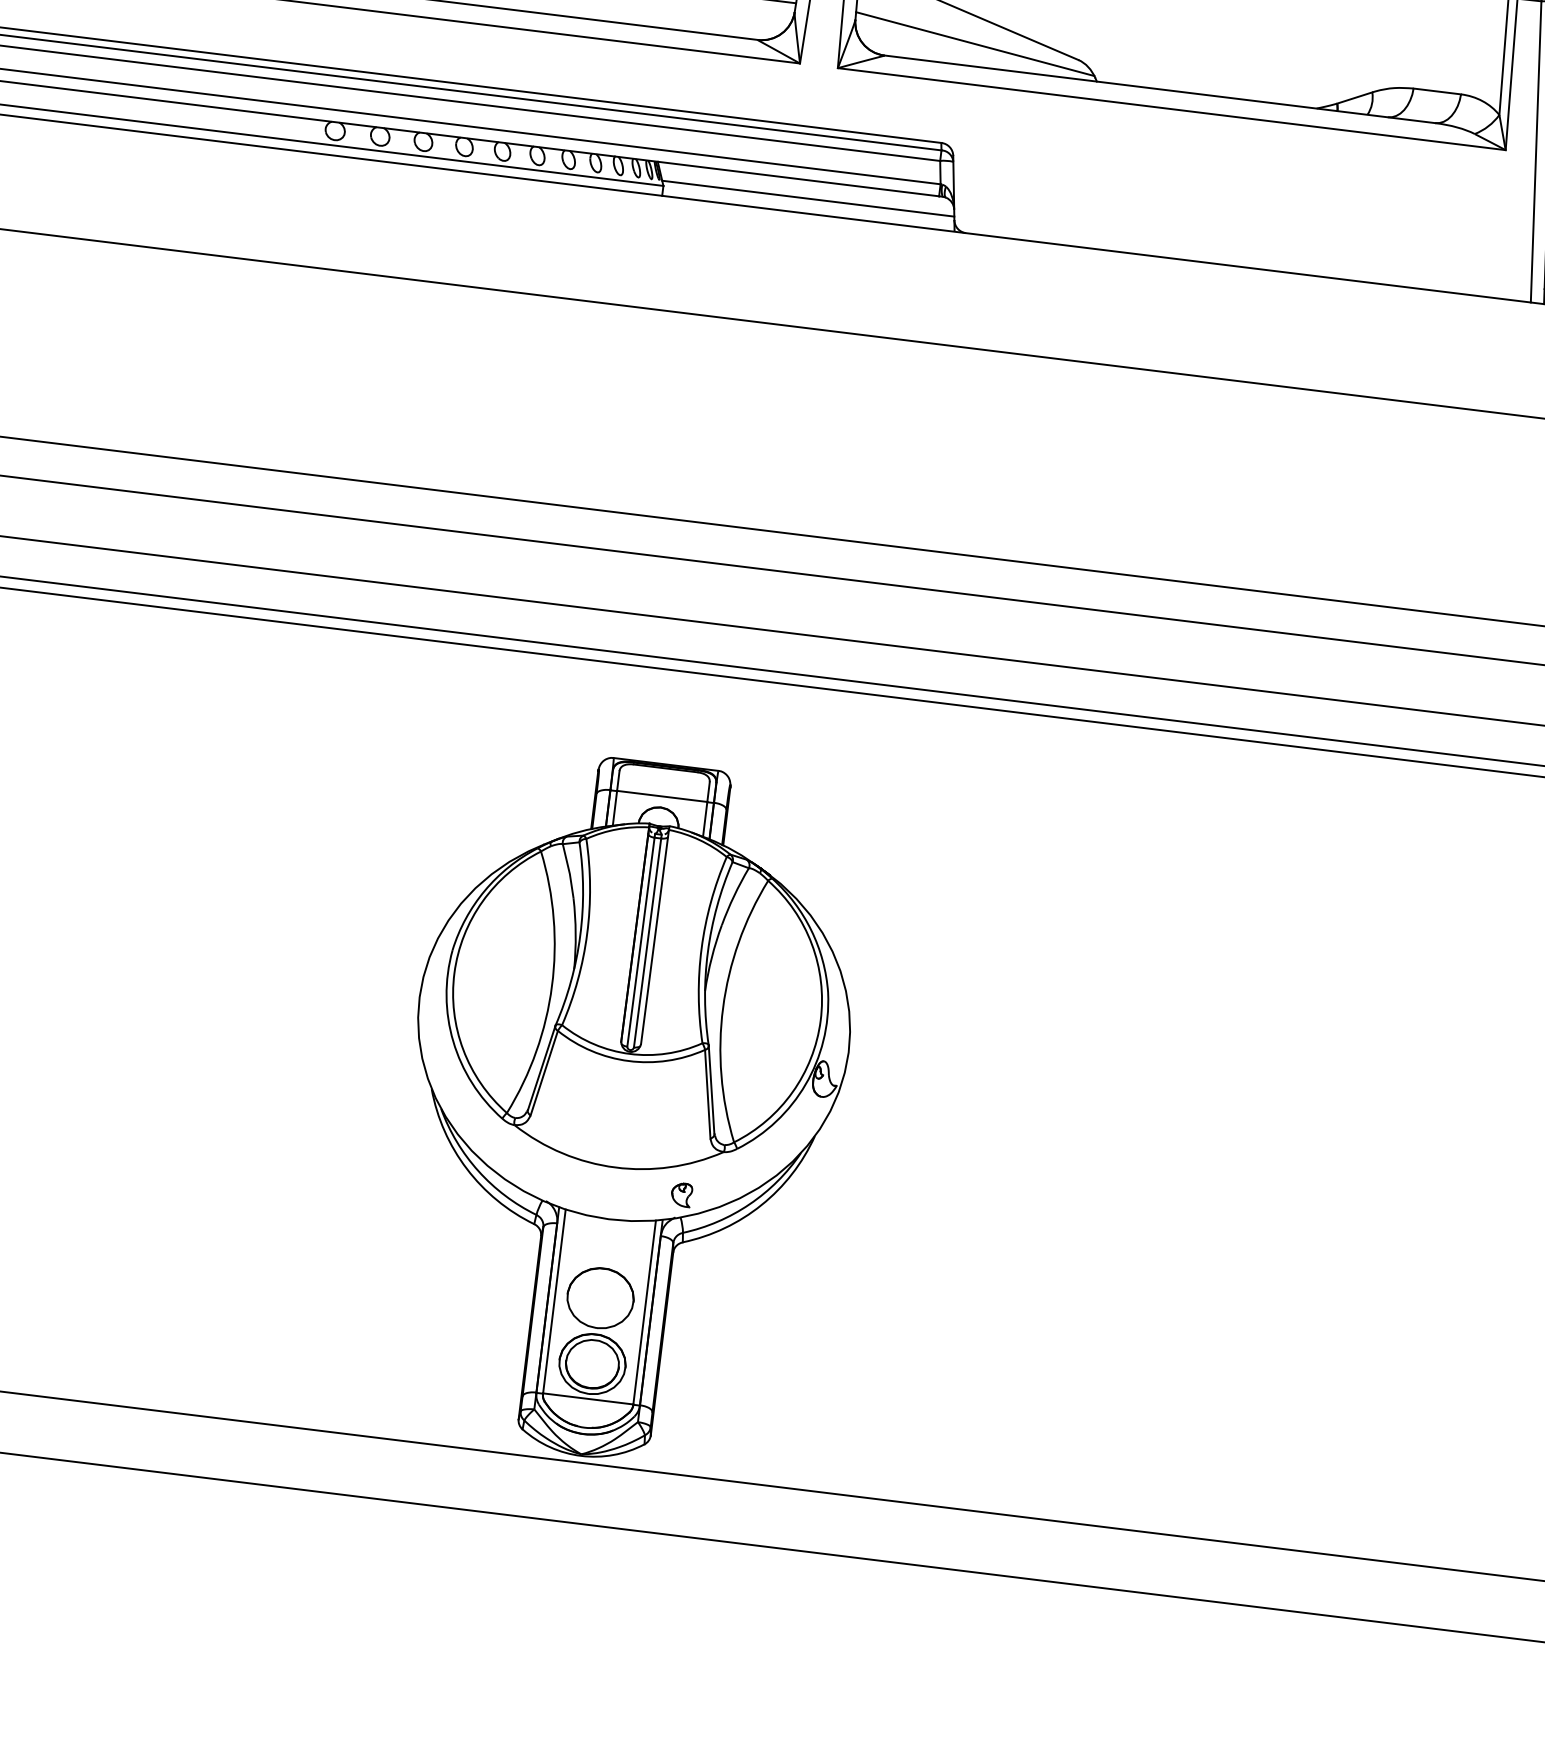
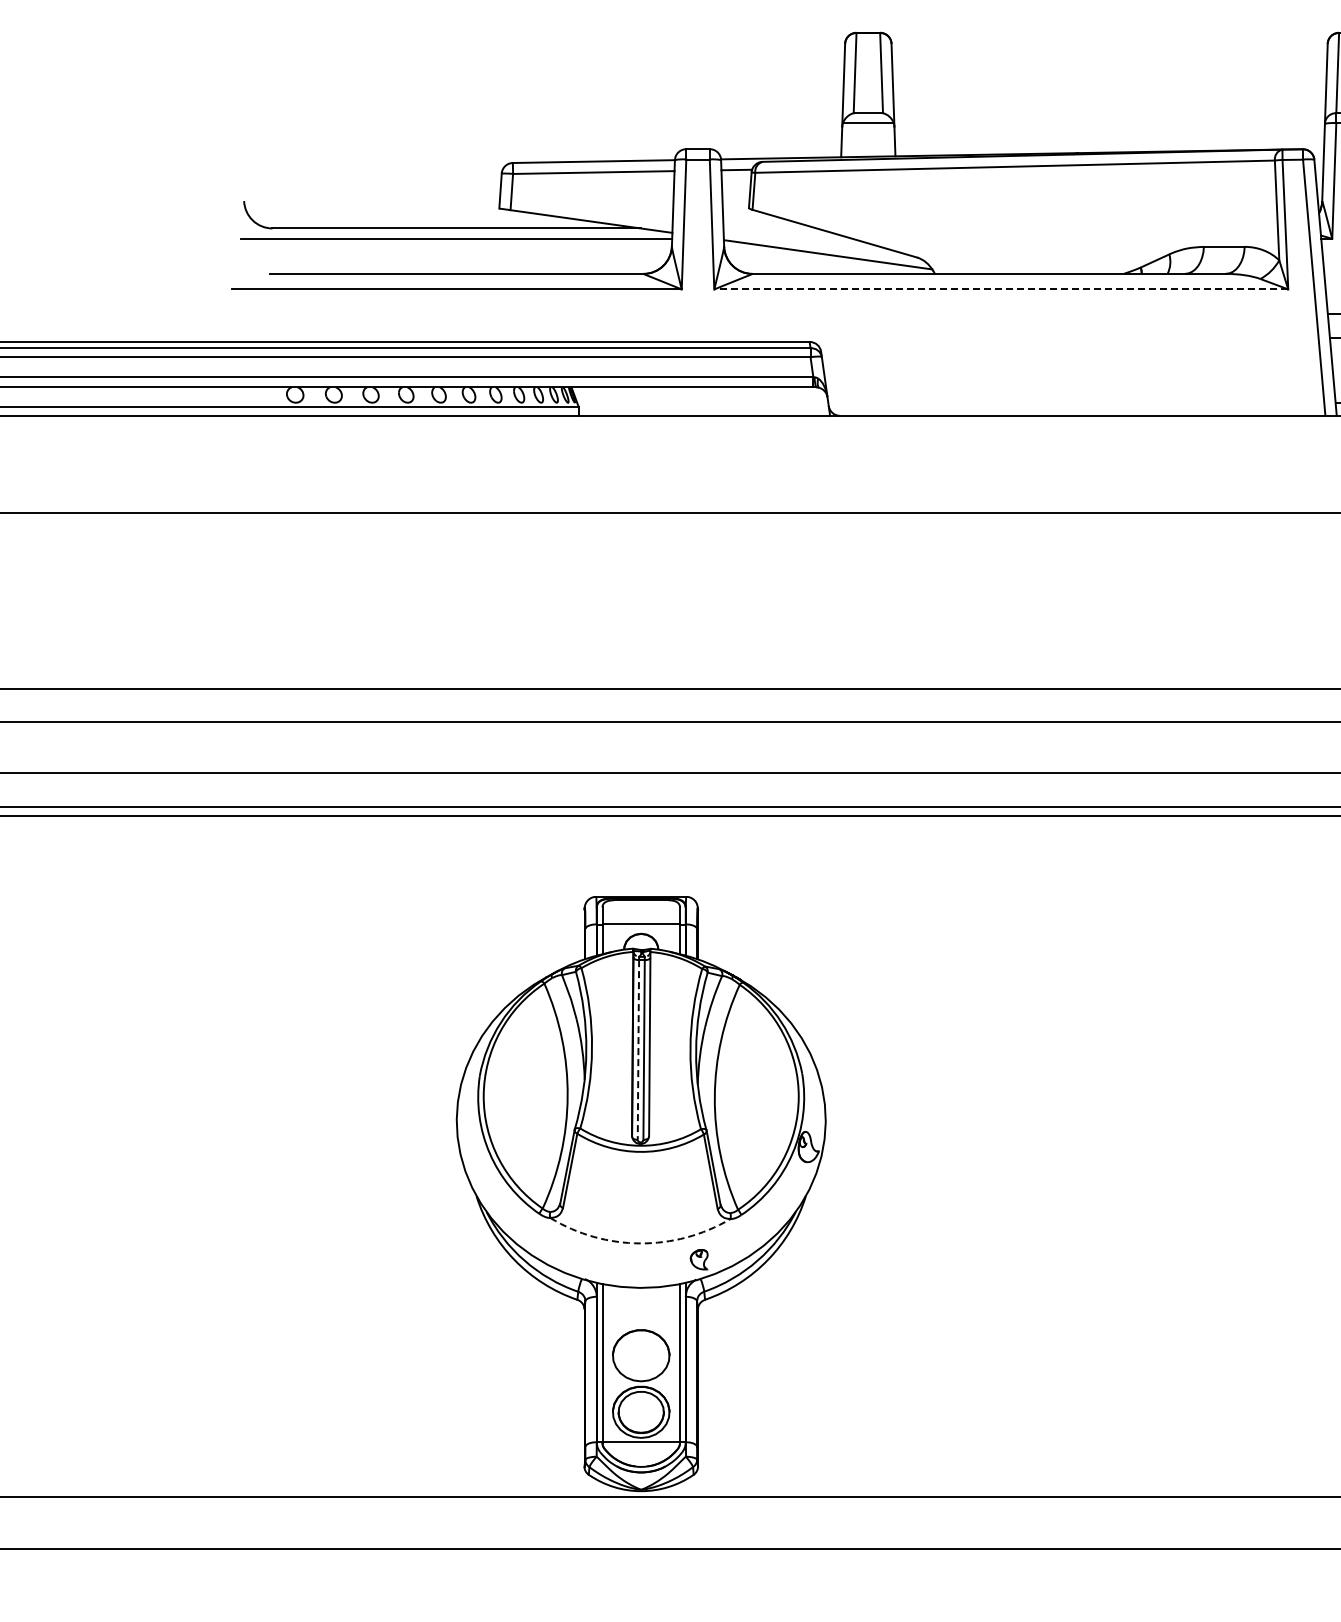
line: (1172, 109) -> (1001, 289), solid -> dashed
line: (807, 199) -> (702, 403), removed
line: (641, 941) -> (638, 1049), solid -> dashed
arc: (615, 1167) -> (640, 1243), solid -> dashed

